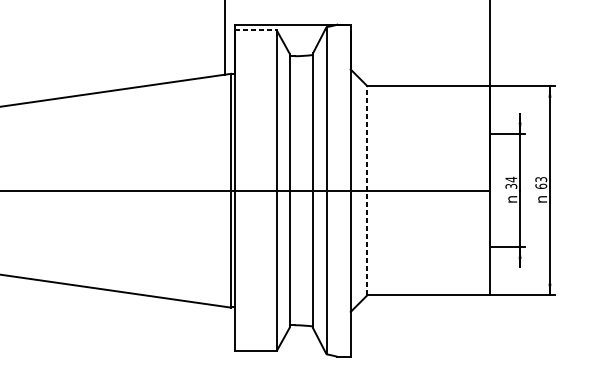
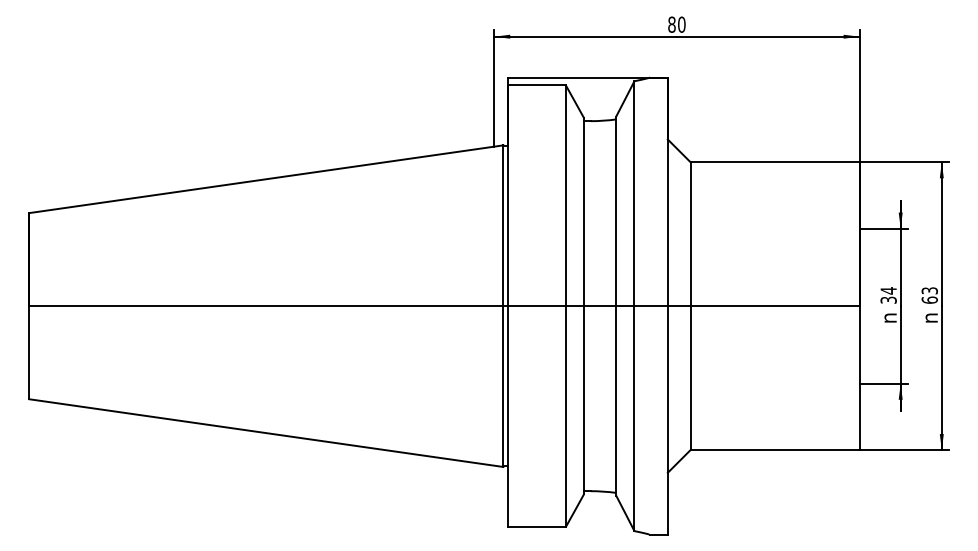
line: (255, 30) -> (536, 85), dashed -> solid
line: (367, 190) -> (690, 306), dashed -> solid

